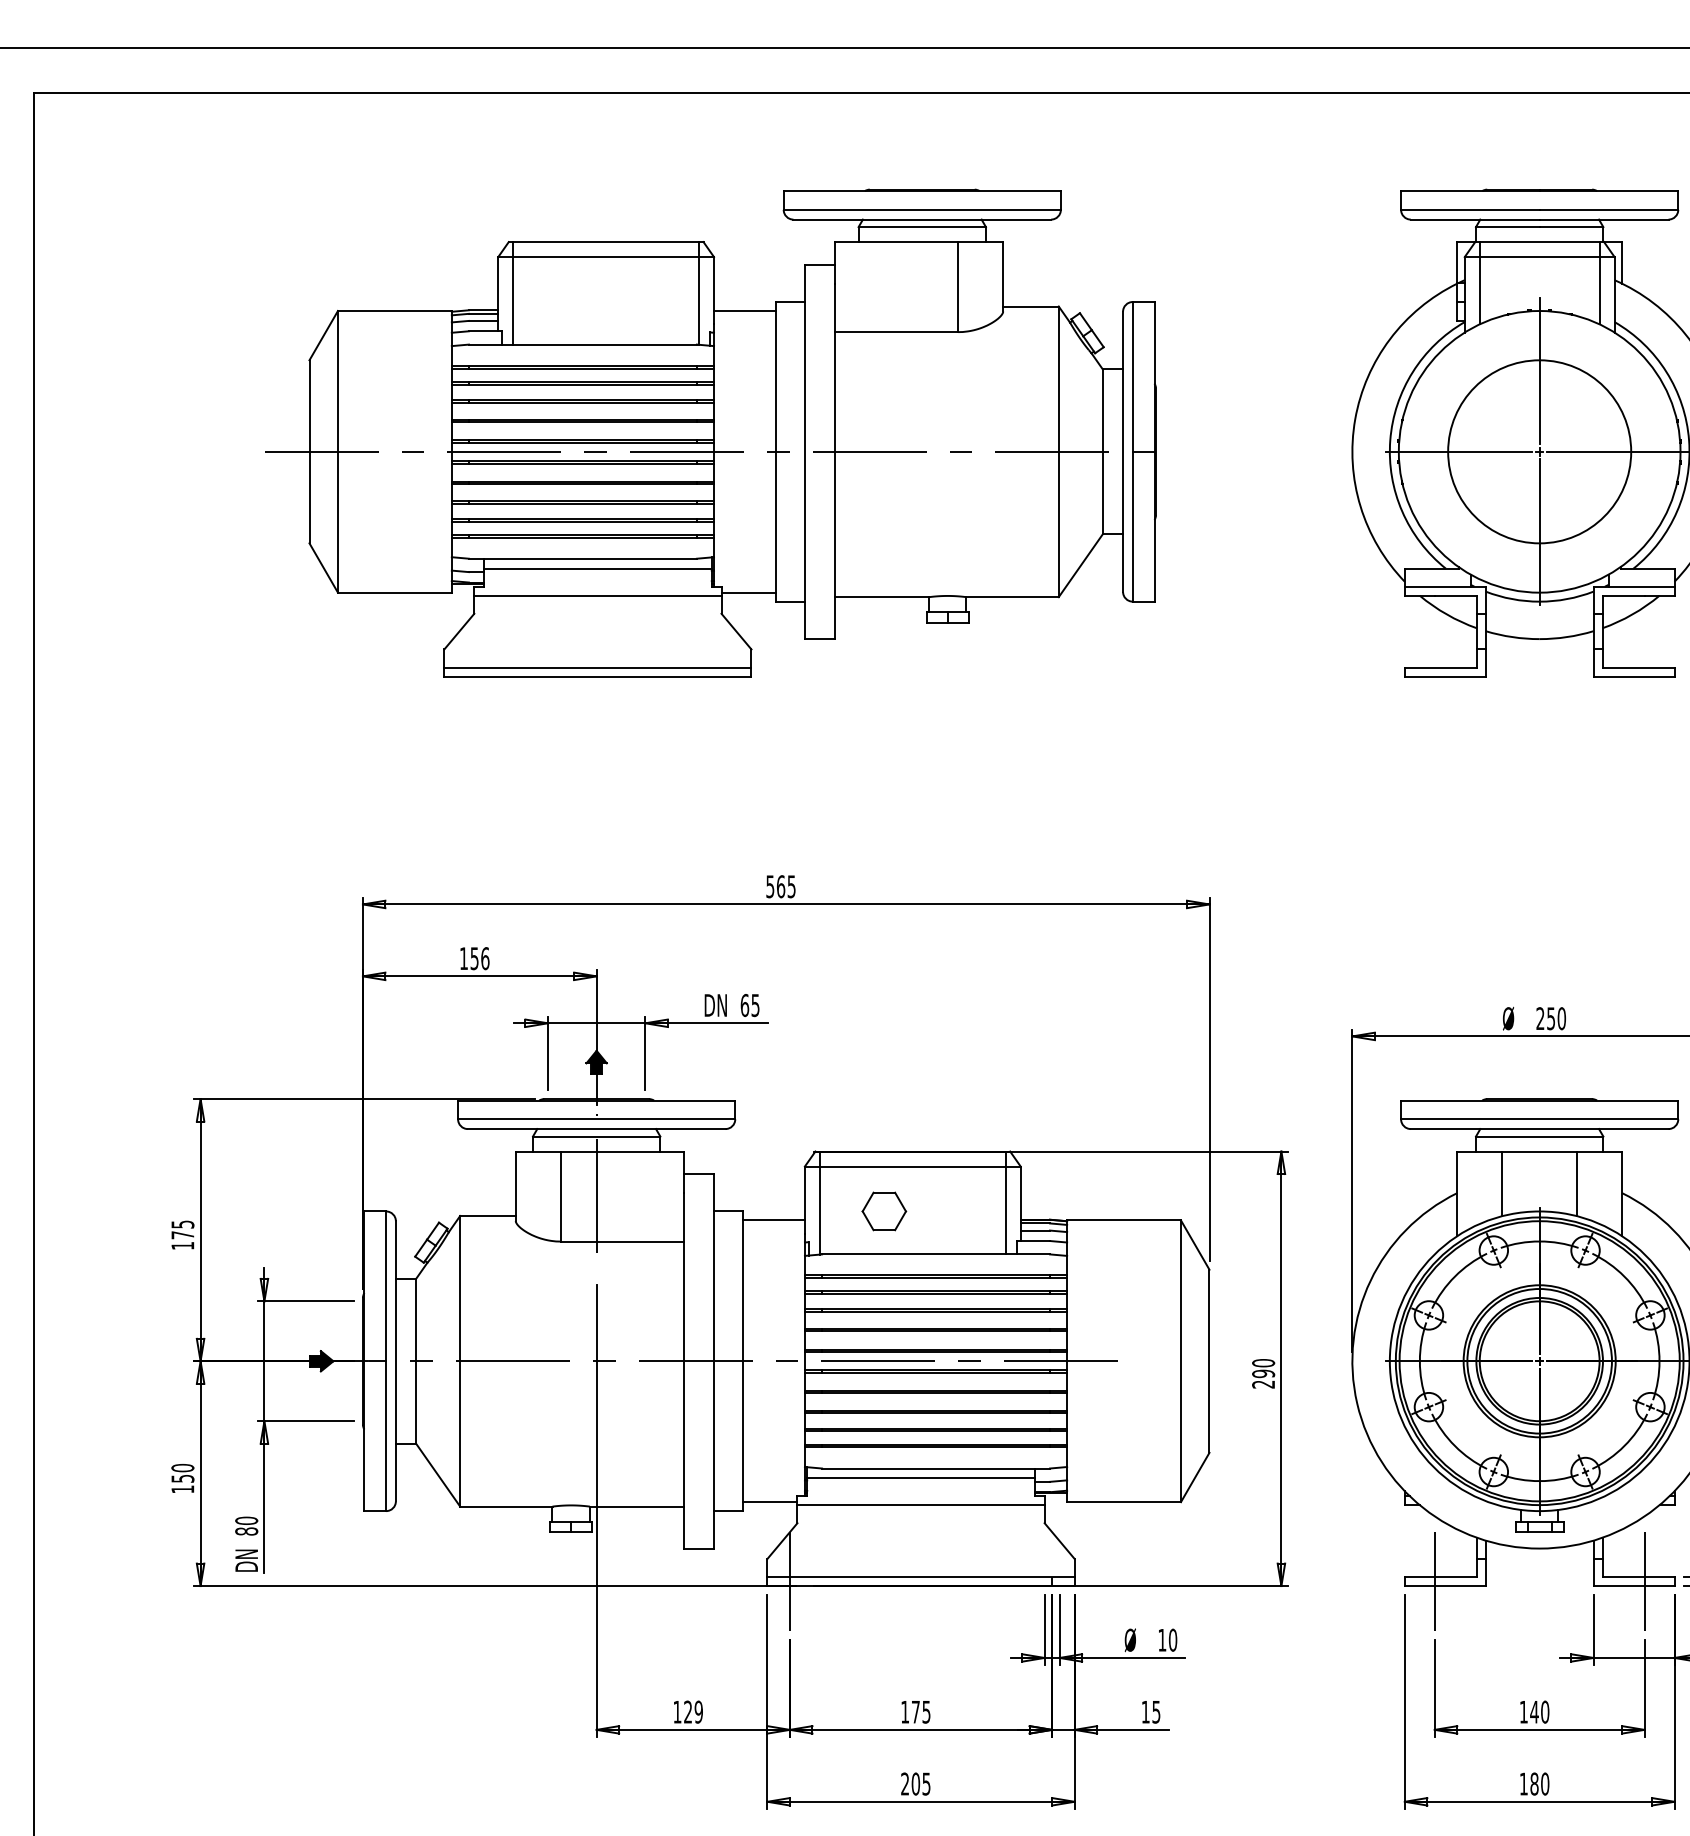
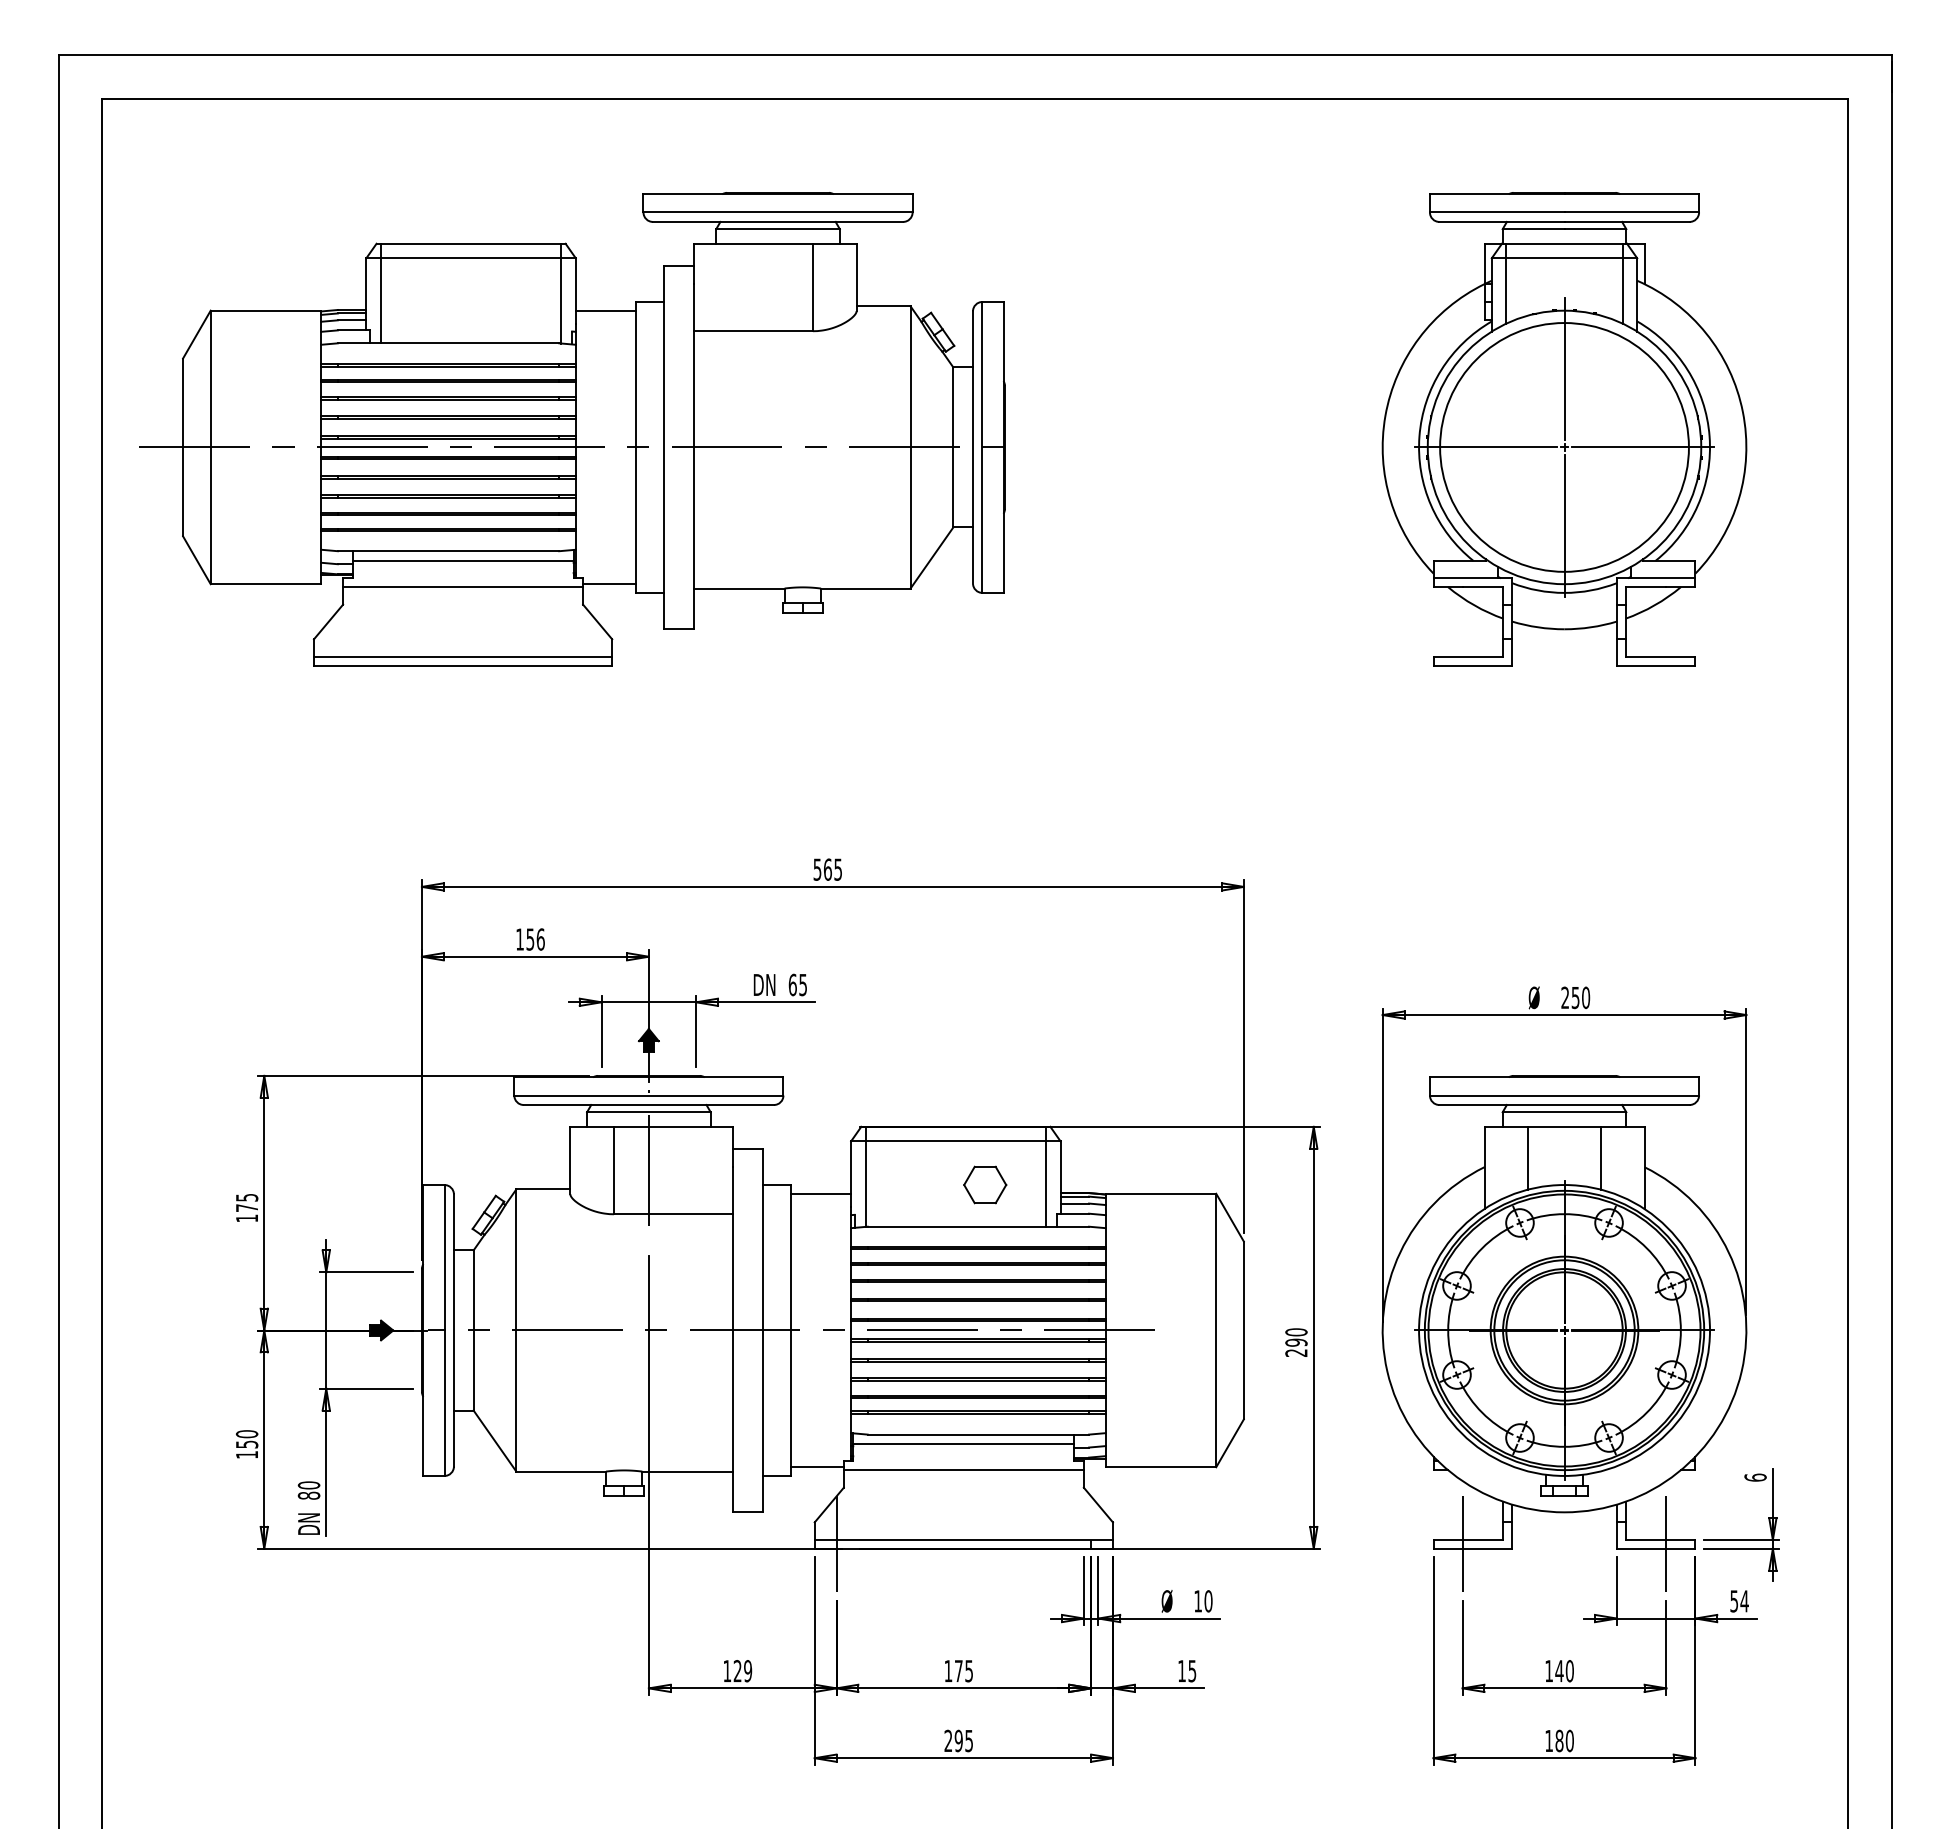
part: (710, 433) -> (572, 429), moved
circle: (1539, 451) -> (1564, 447), size x1.4
part: (884, 1210) -> (985, 1184), moved
text: (915, 1784) -> (958, 1741), 205 -> 295

